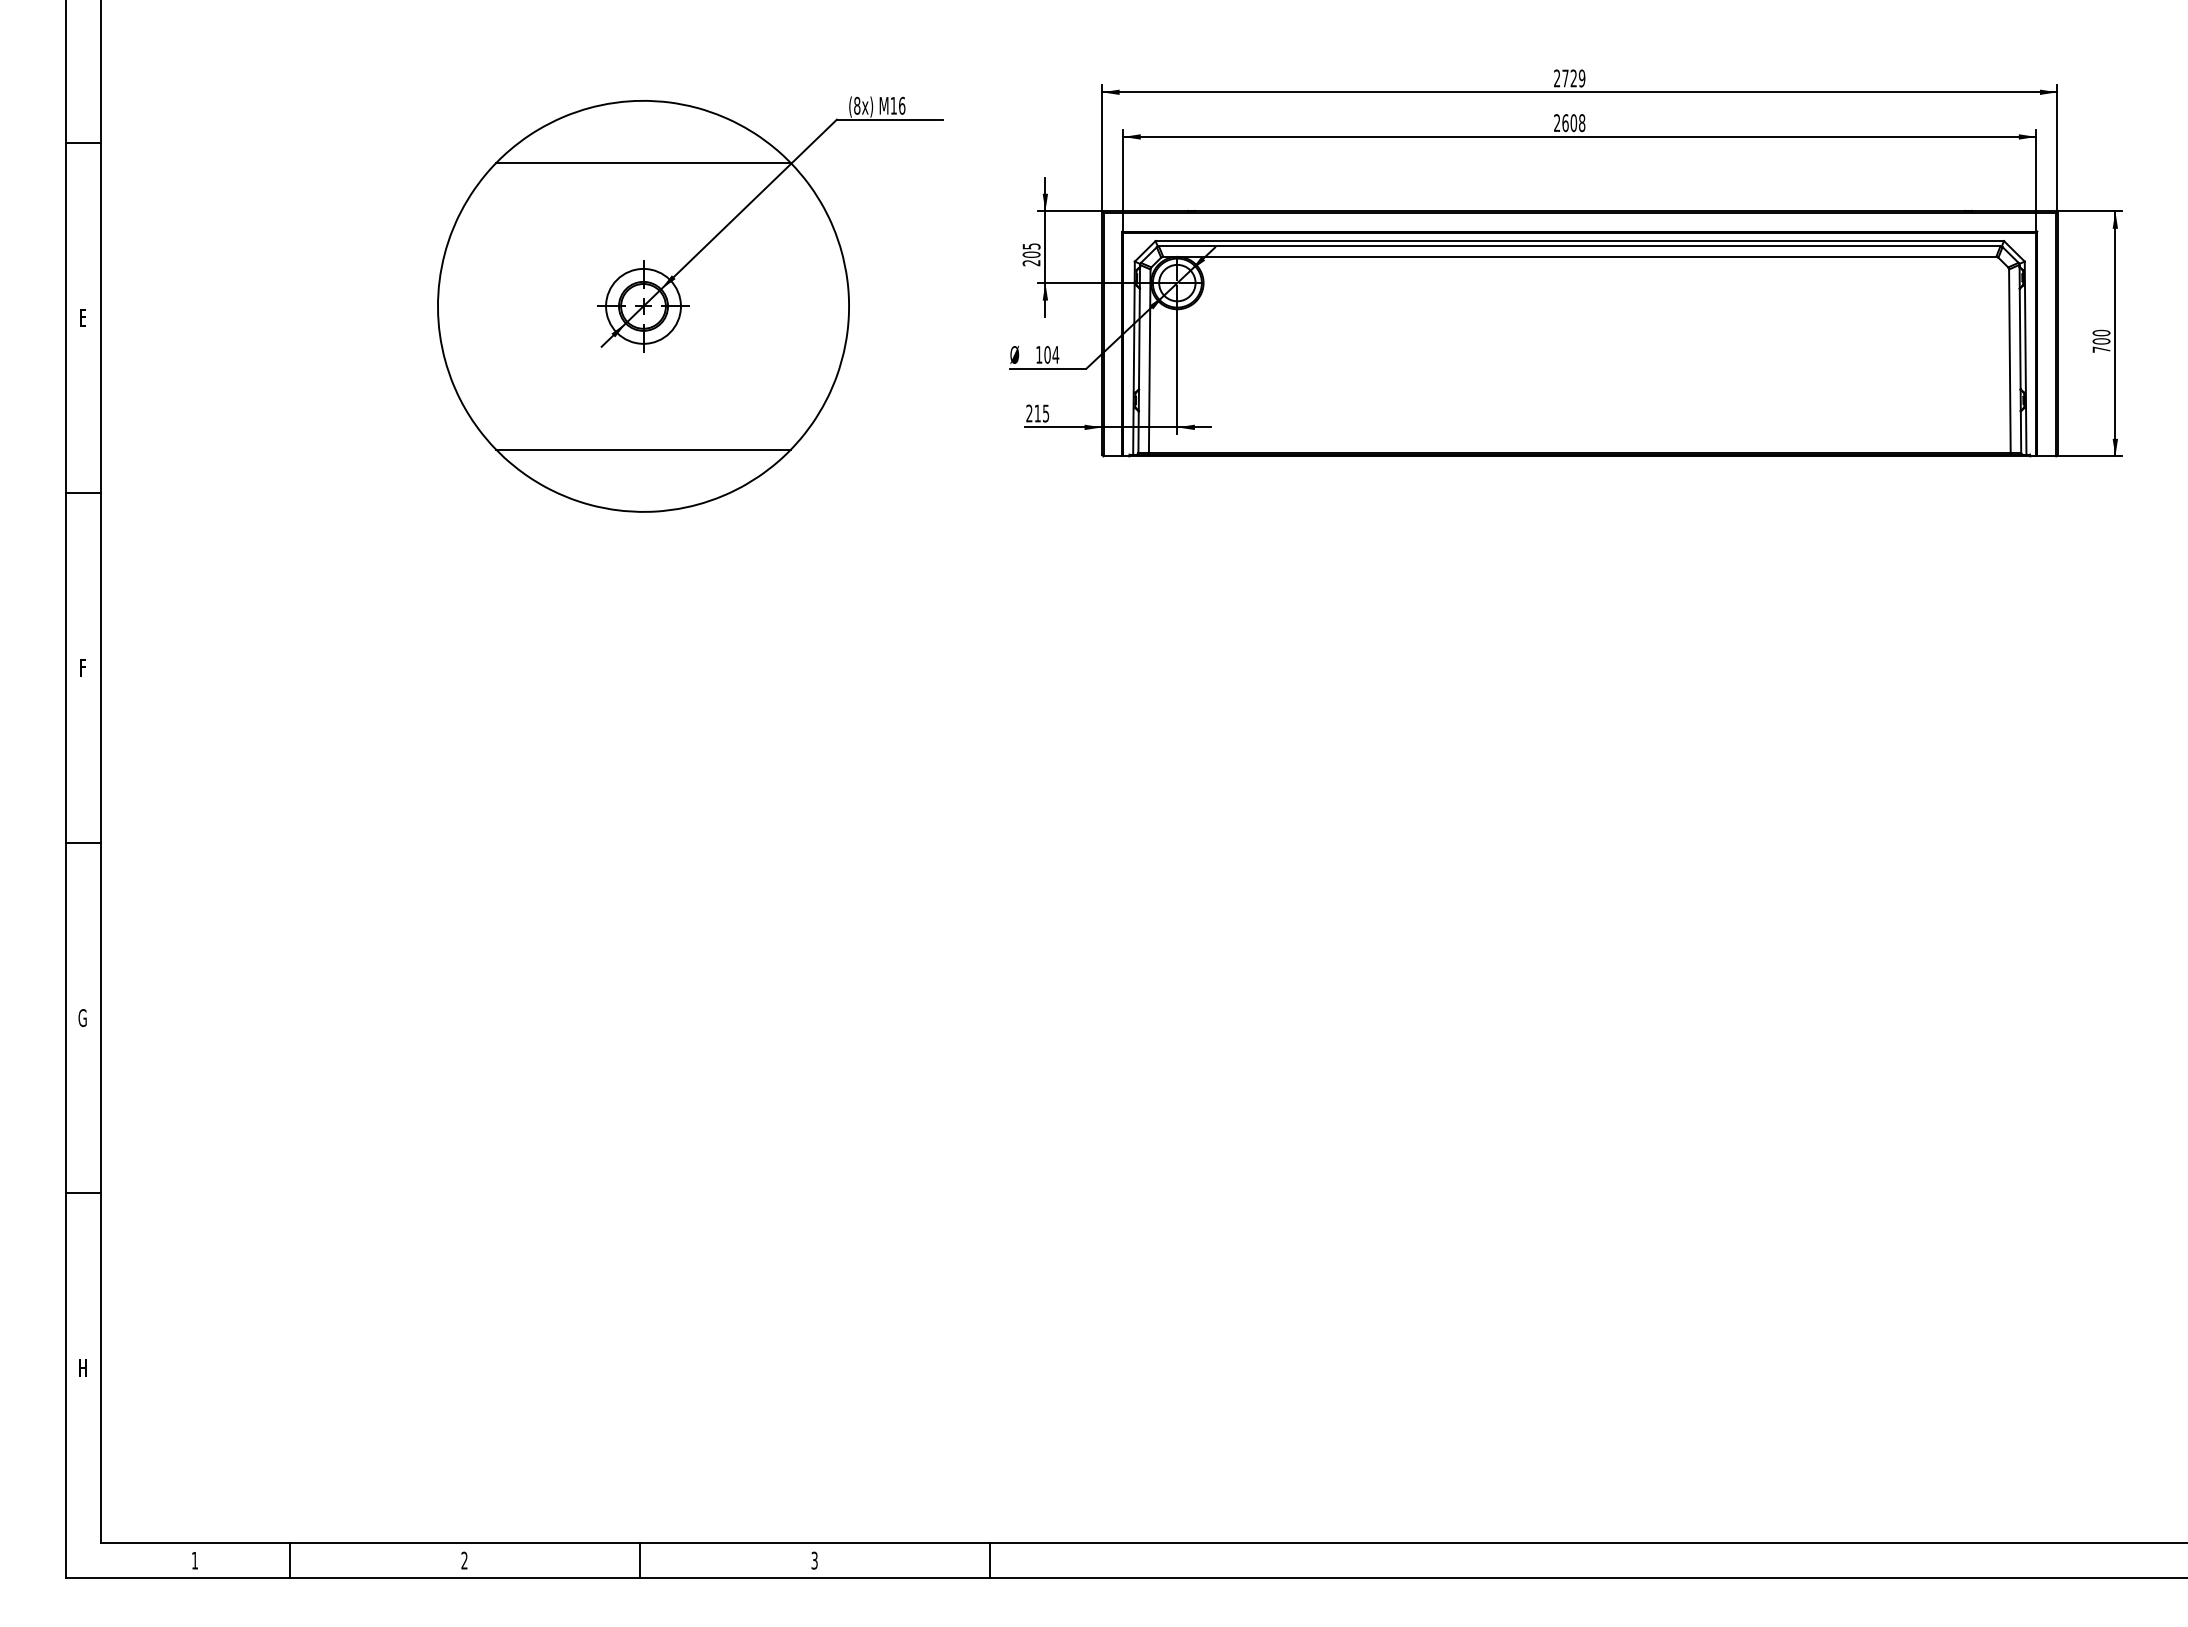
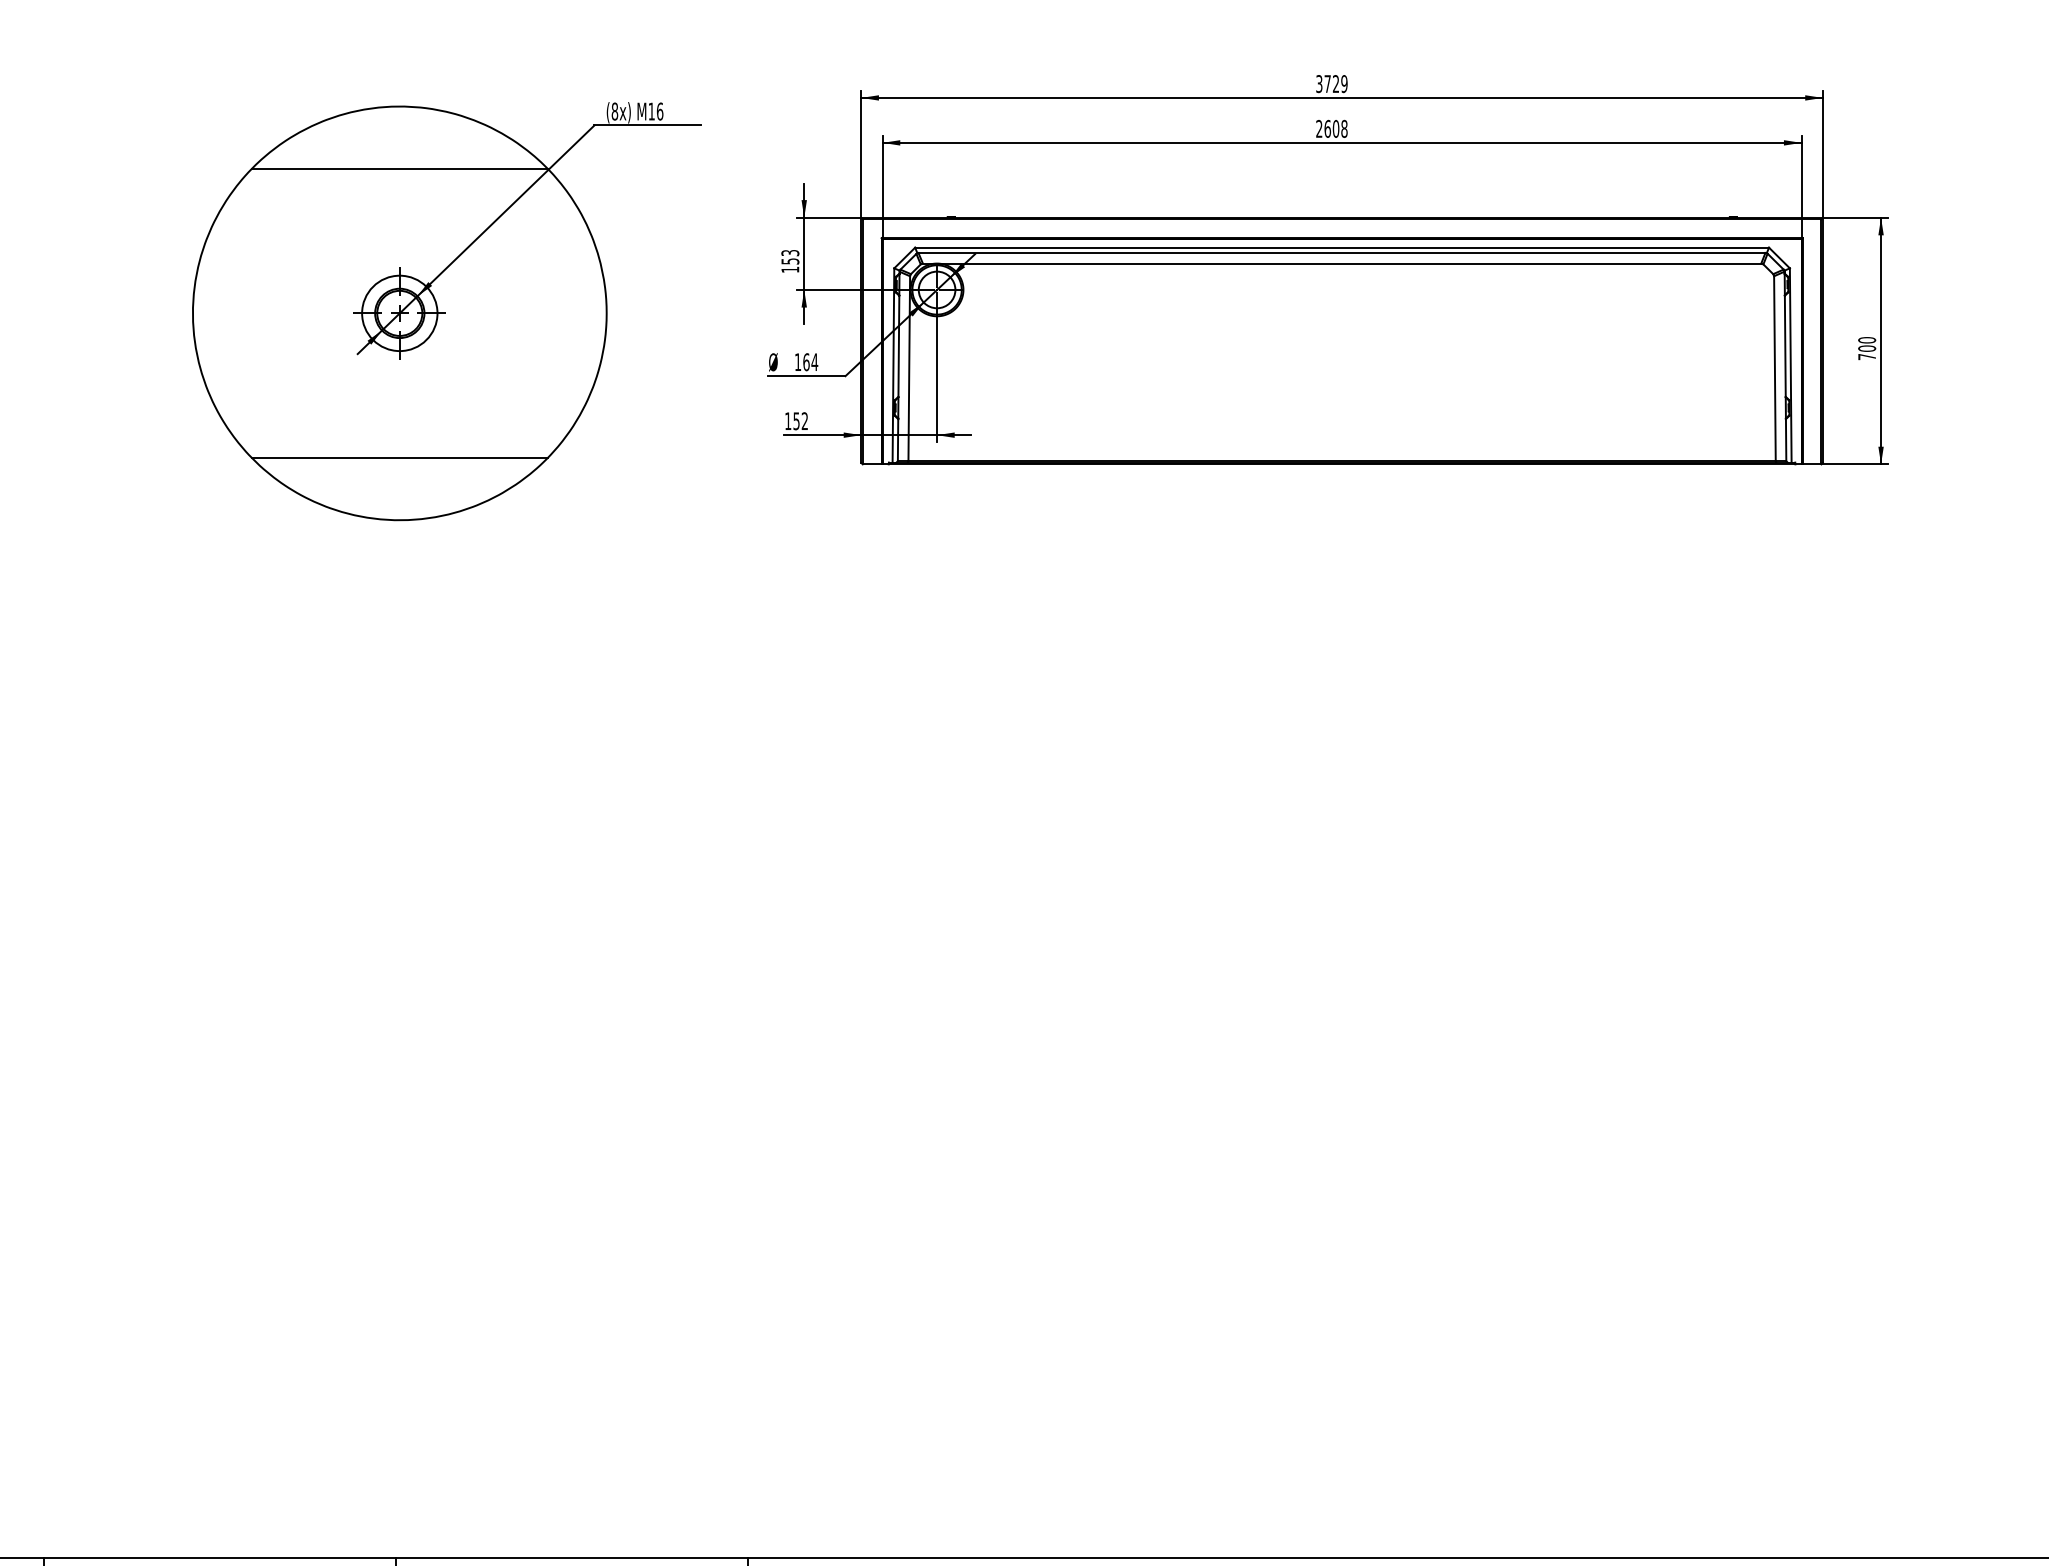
text: (1557, 78) -> (1319, 84), 2729 -> 3729
text: (1031, 254) -> (790, 261), 205 -> 153
text: (1047, 354) -> (806, 361), 104 -> 164
text: (1037, 413) -> (796, 421), 215 -> 152

